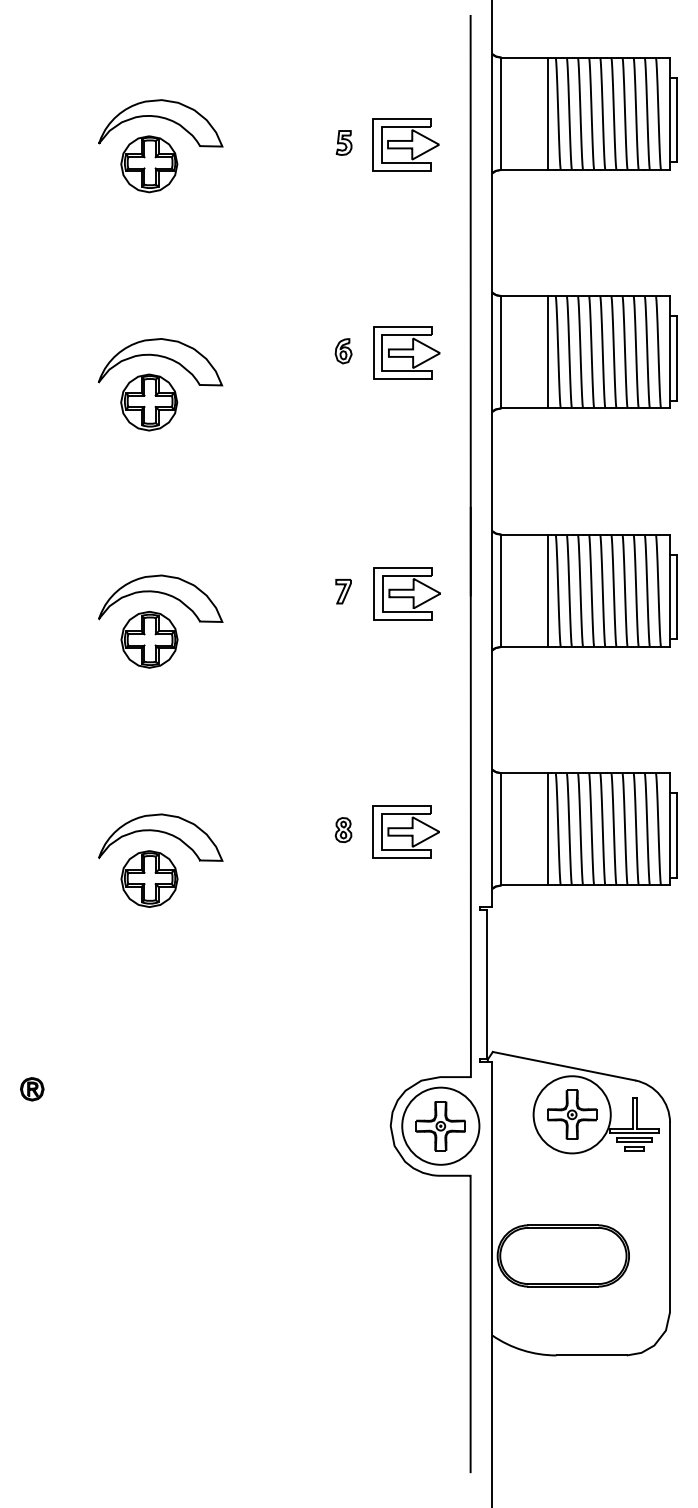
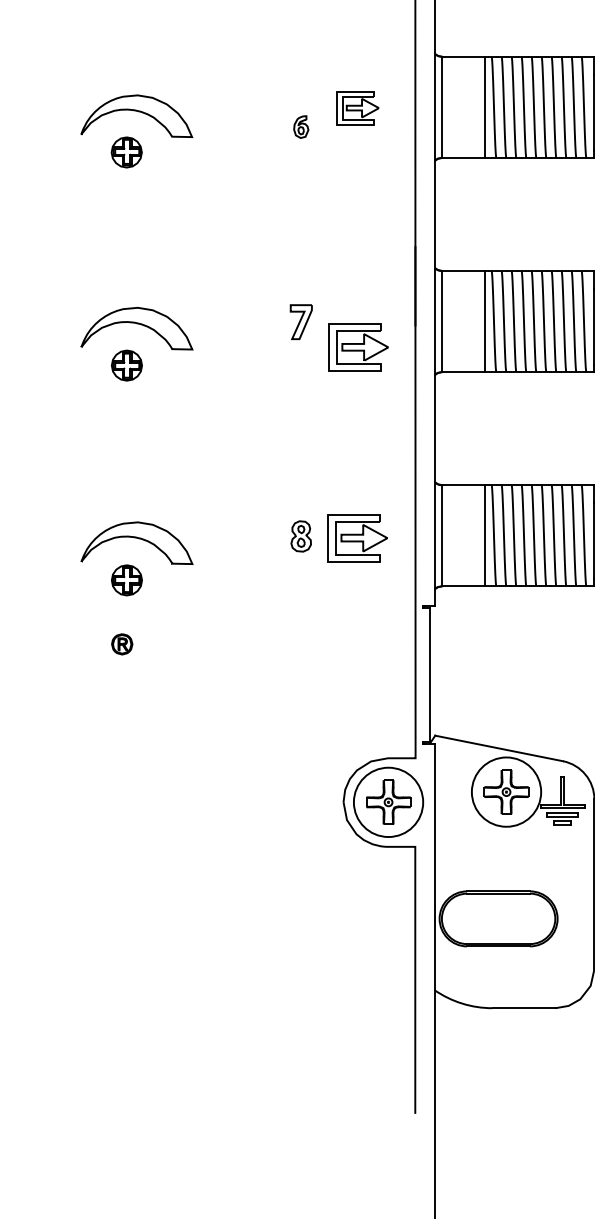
part: (343, 351) -> (301, 127), moved
part: (406, 352) -> (357, 107), size x0.7
part: (149, 402) -> (126, 152), size x0.6
part: (343, 591) -> (301, 322), size x1.6
part: (406, 593) -> (357, 347), moved
part: (149, 639) -> (126, 365), size x0.6
part: (343, 829) -> (301, 535), size x1.4
part: (149, 878) -> (126, 579), size x0.6
part: (32, 1089) -> (122, 644), moved

